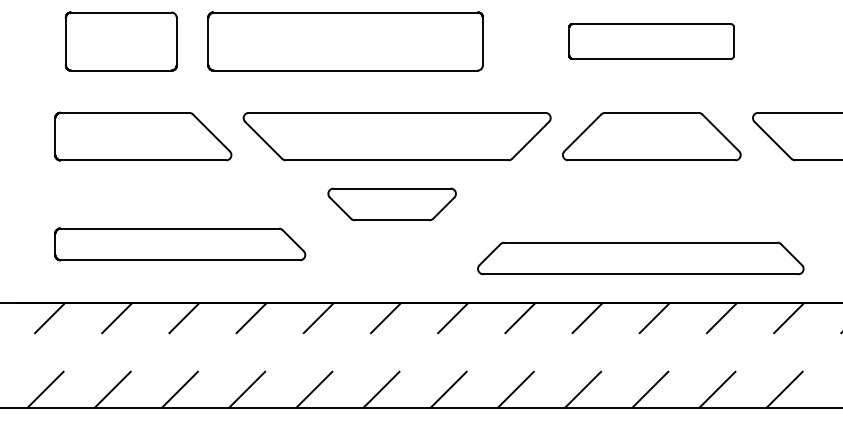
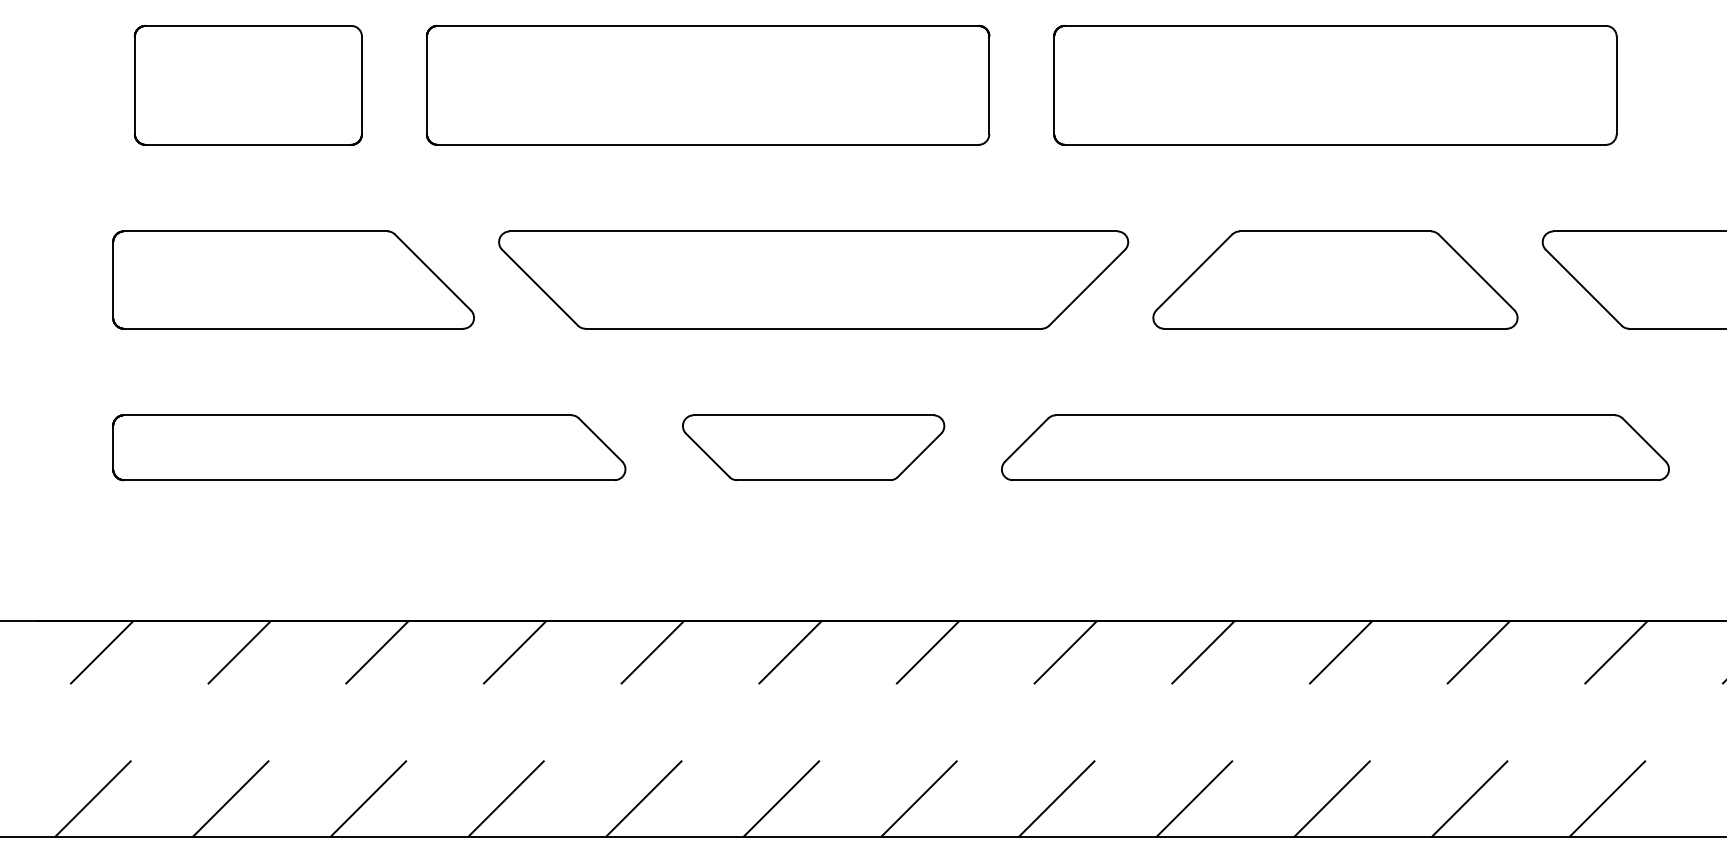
part: (651, 41) -> (1334, 85), size x1.67
part: (391, 204) -> (812, 447), moved
part: (180, 244) -> (369, 447), moved
part: (640, 258) -> (1334, 447), moved

